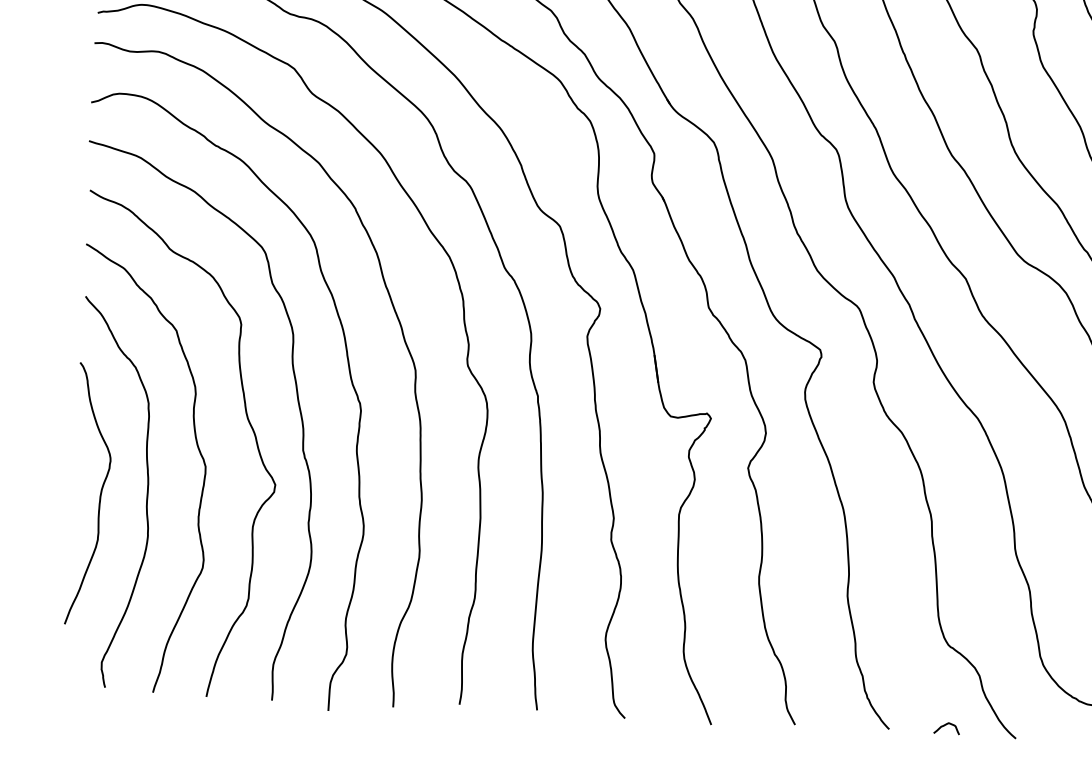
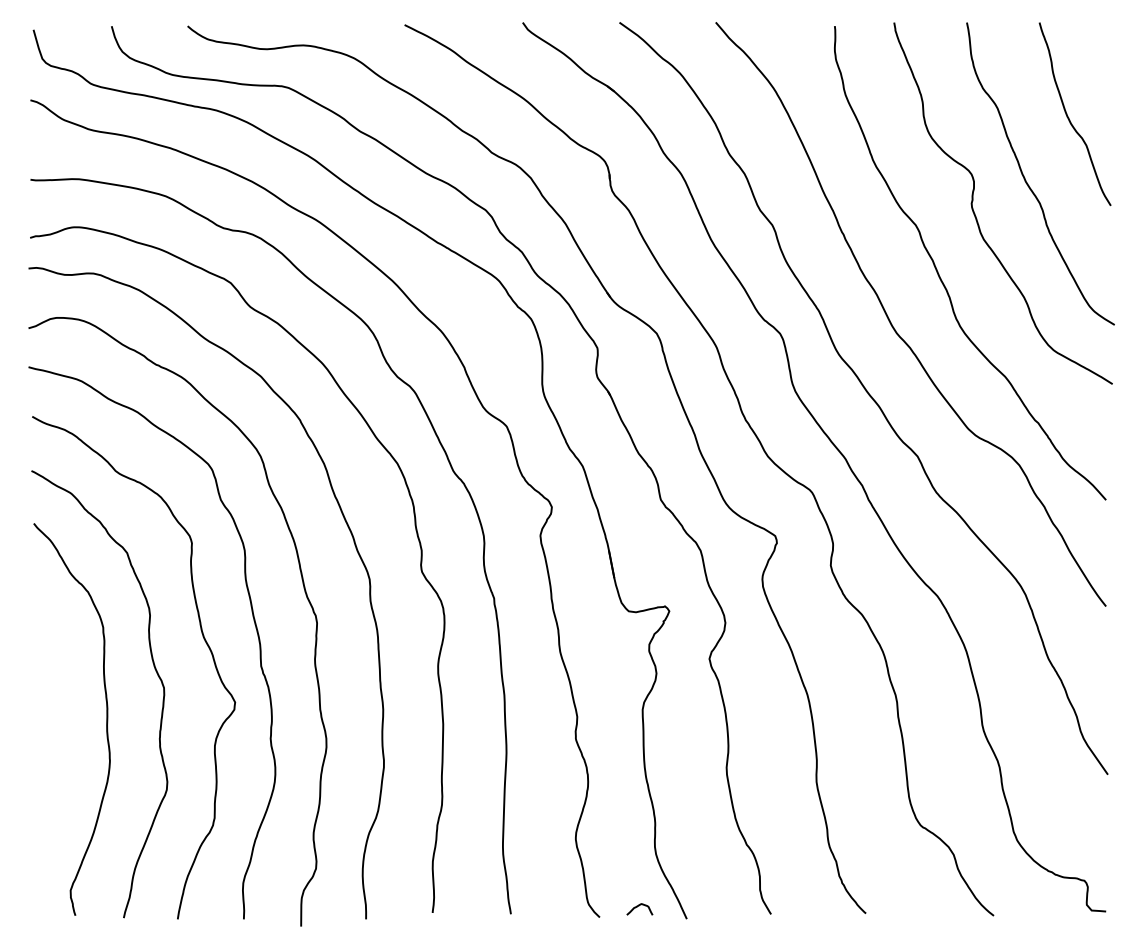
curve: (100, 495) -> (59, 722), removed
curve: (944, 726) -> (637, 907), moved

